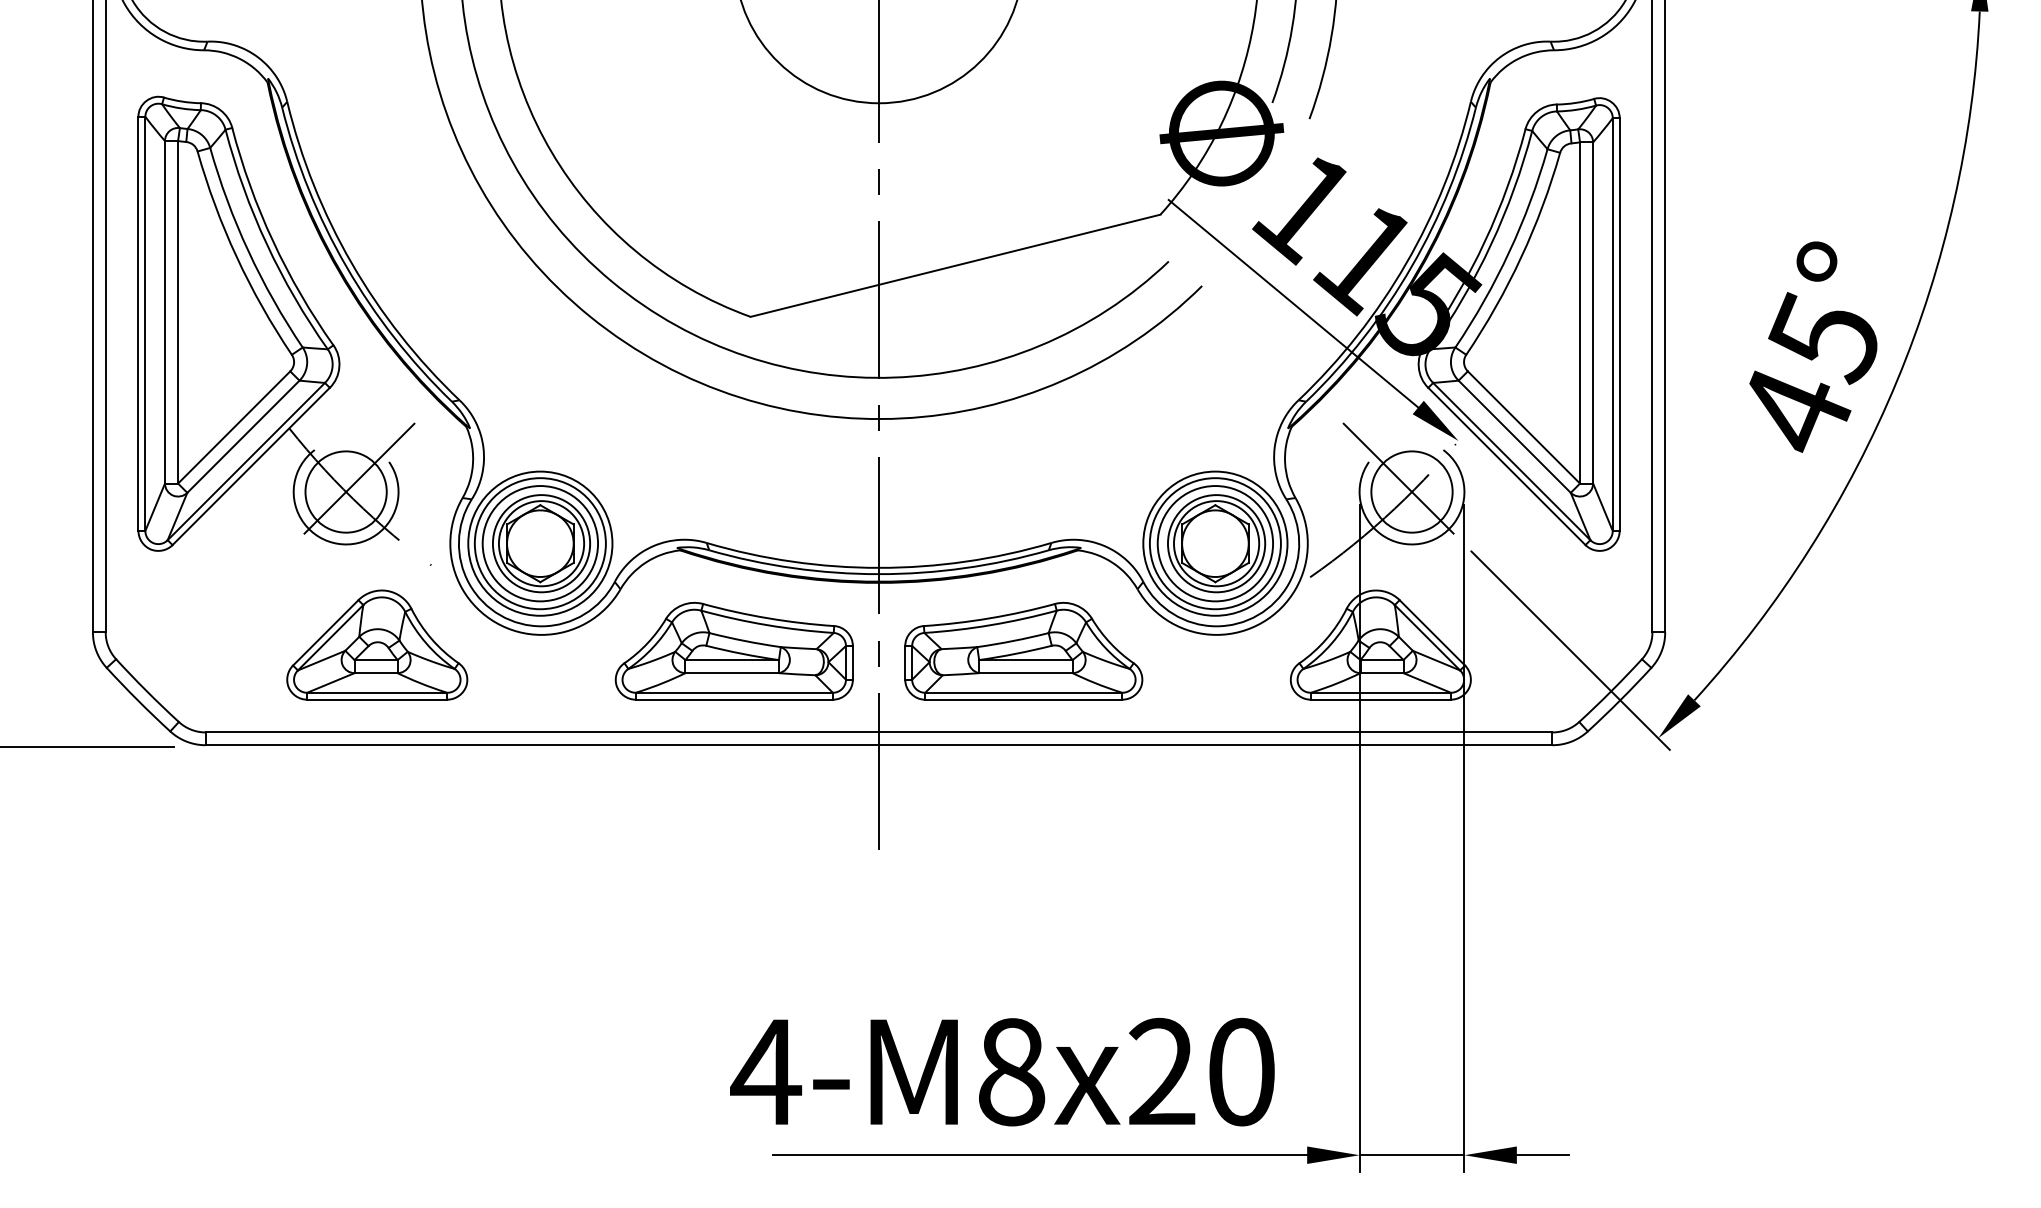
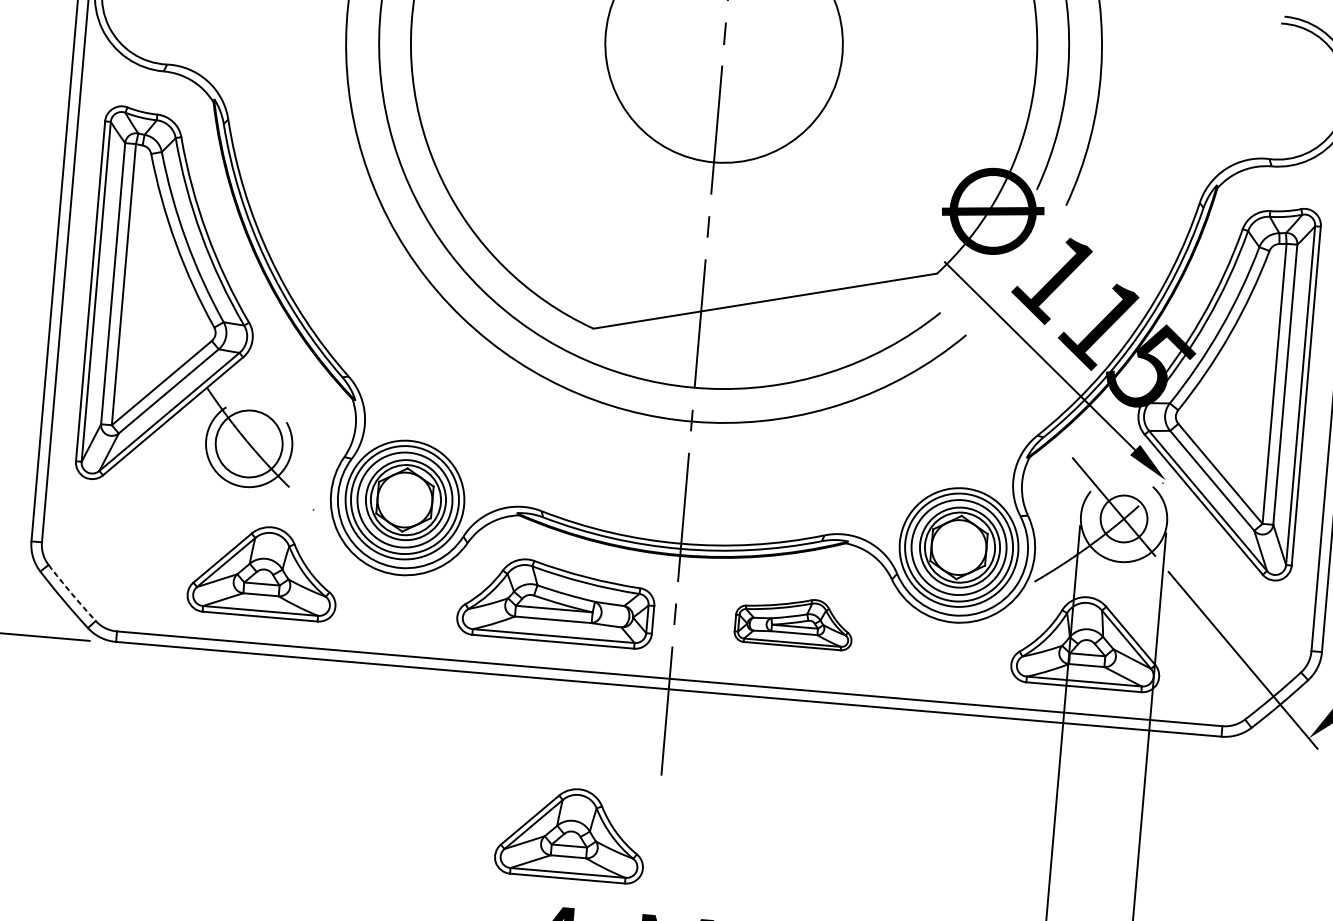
line: (353, 484) -> (255, 438), removed
circle: (1411, 491) -> (1123, 518), size x0.7
part: (1023, 650) -> (794, 621), size x0.6
arc: (146, 691) -> (71, 593), solid -> dashed
part: (776, 929) -> (571, 833), added

